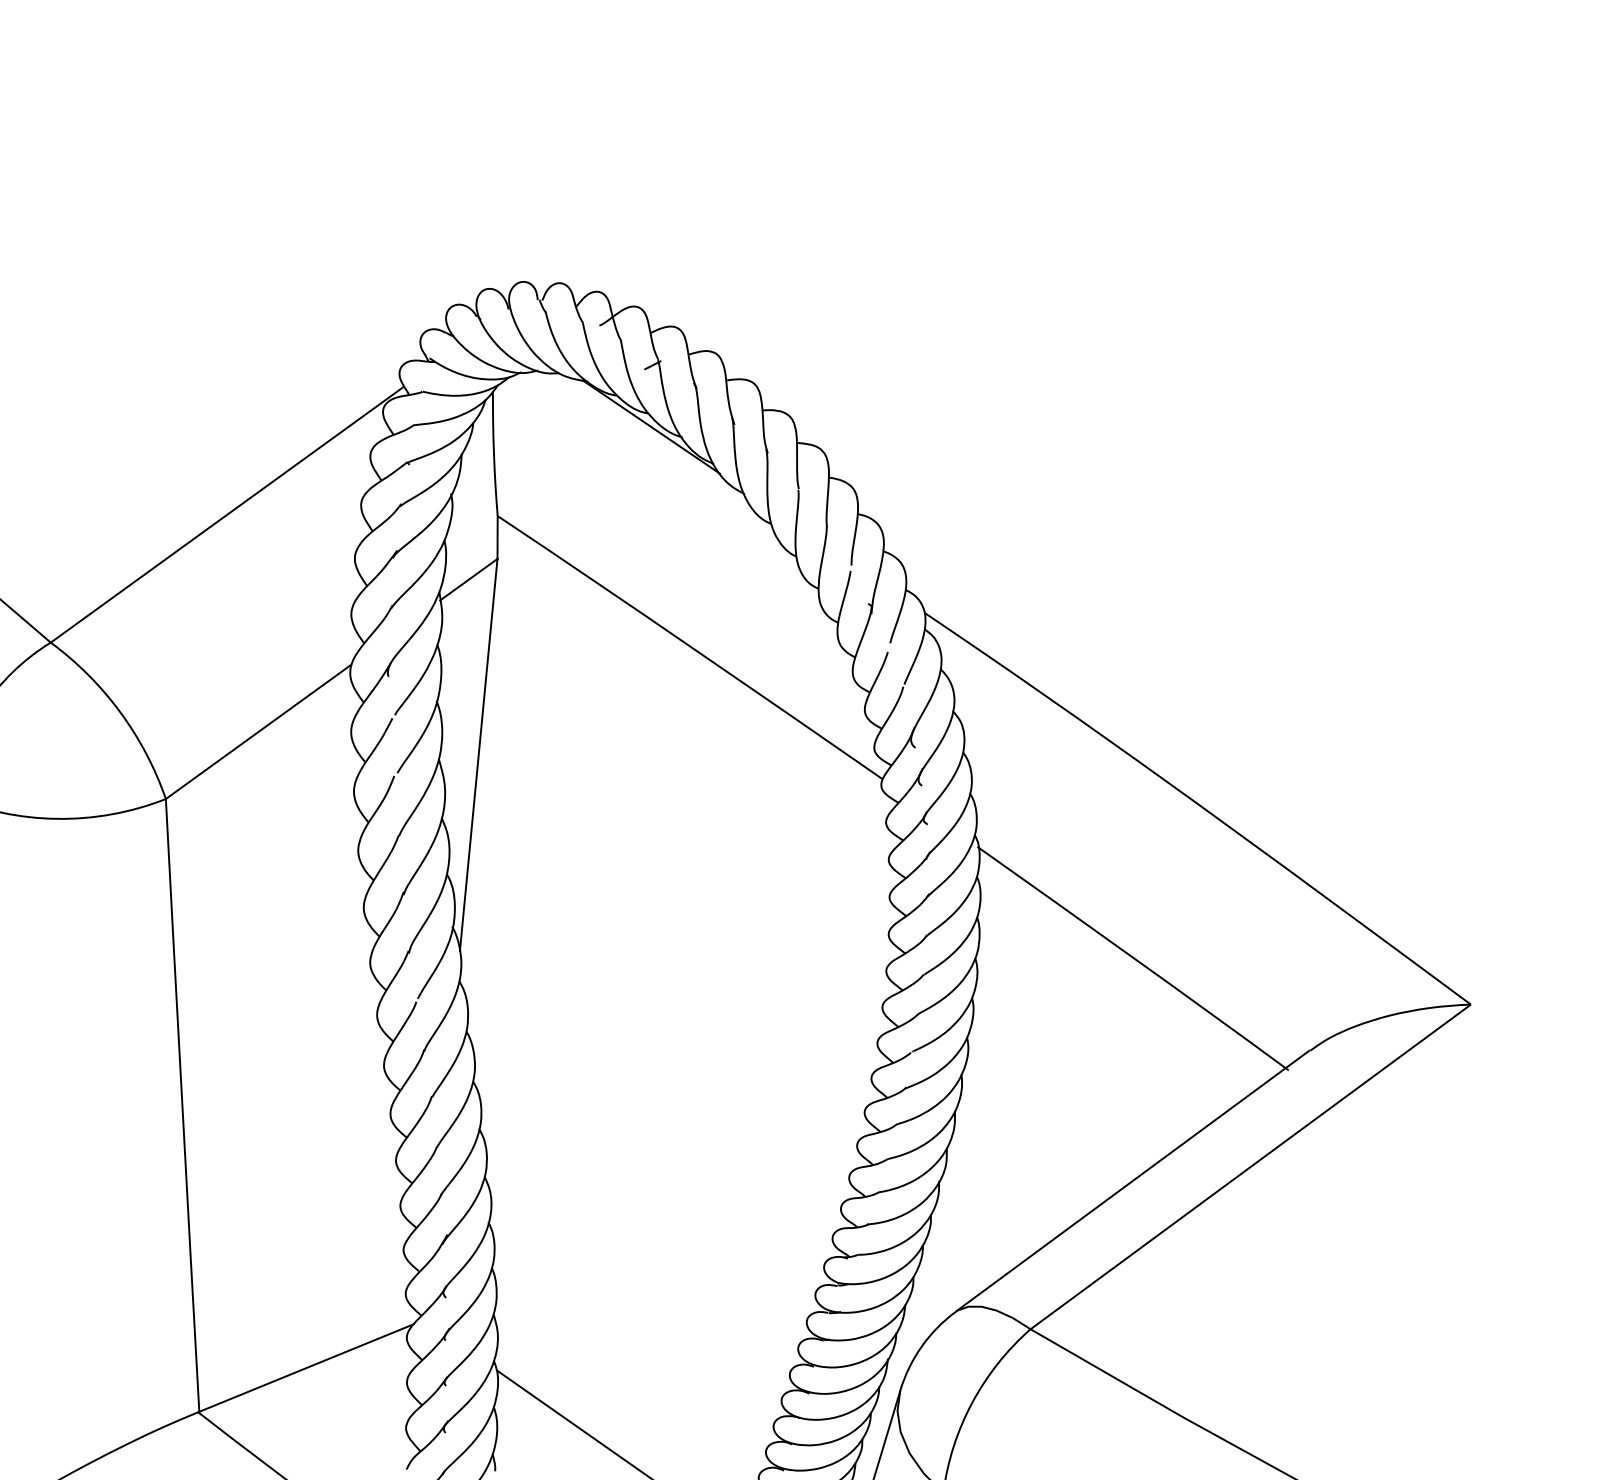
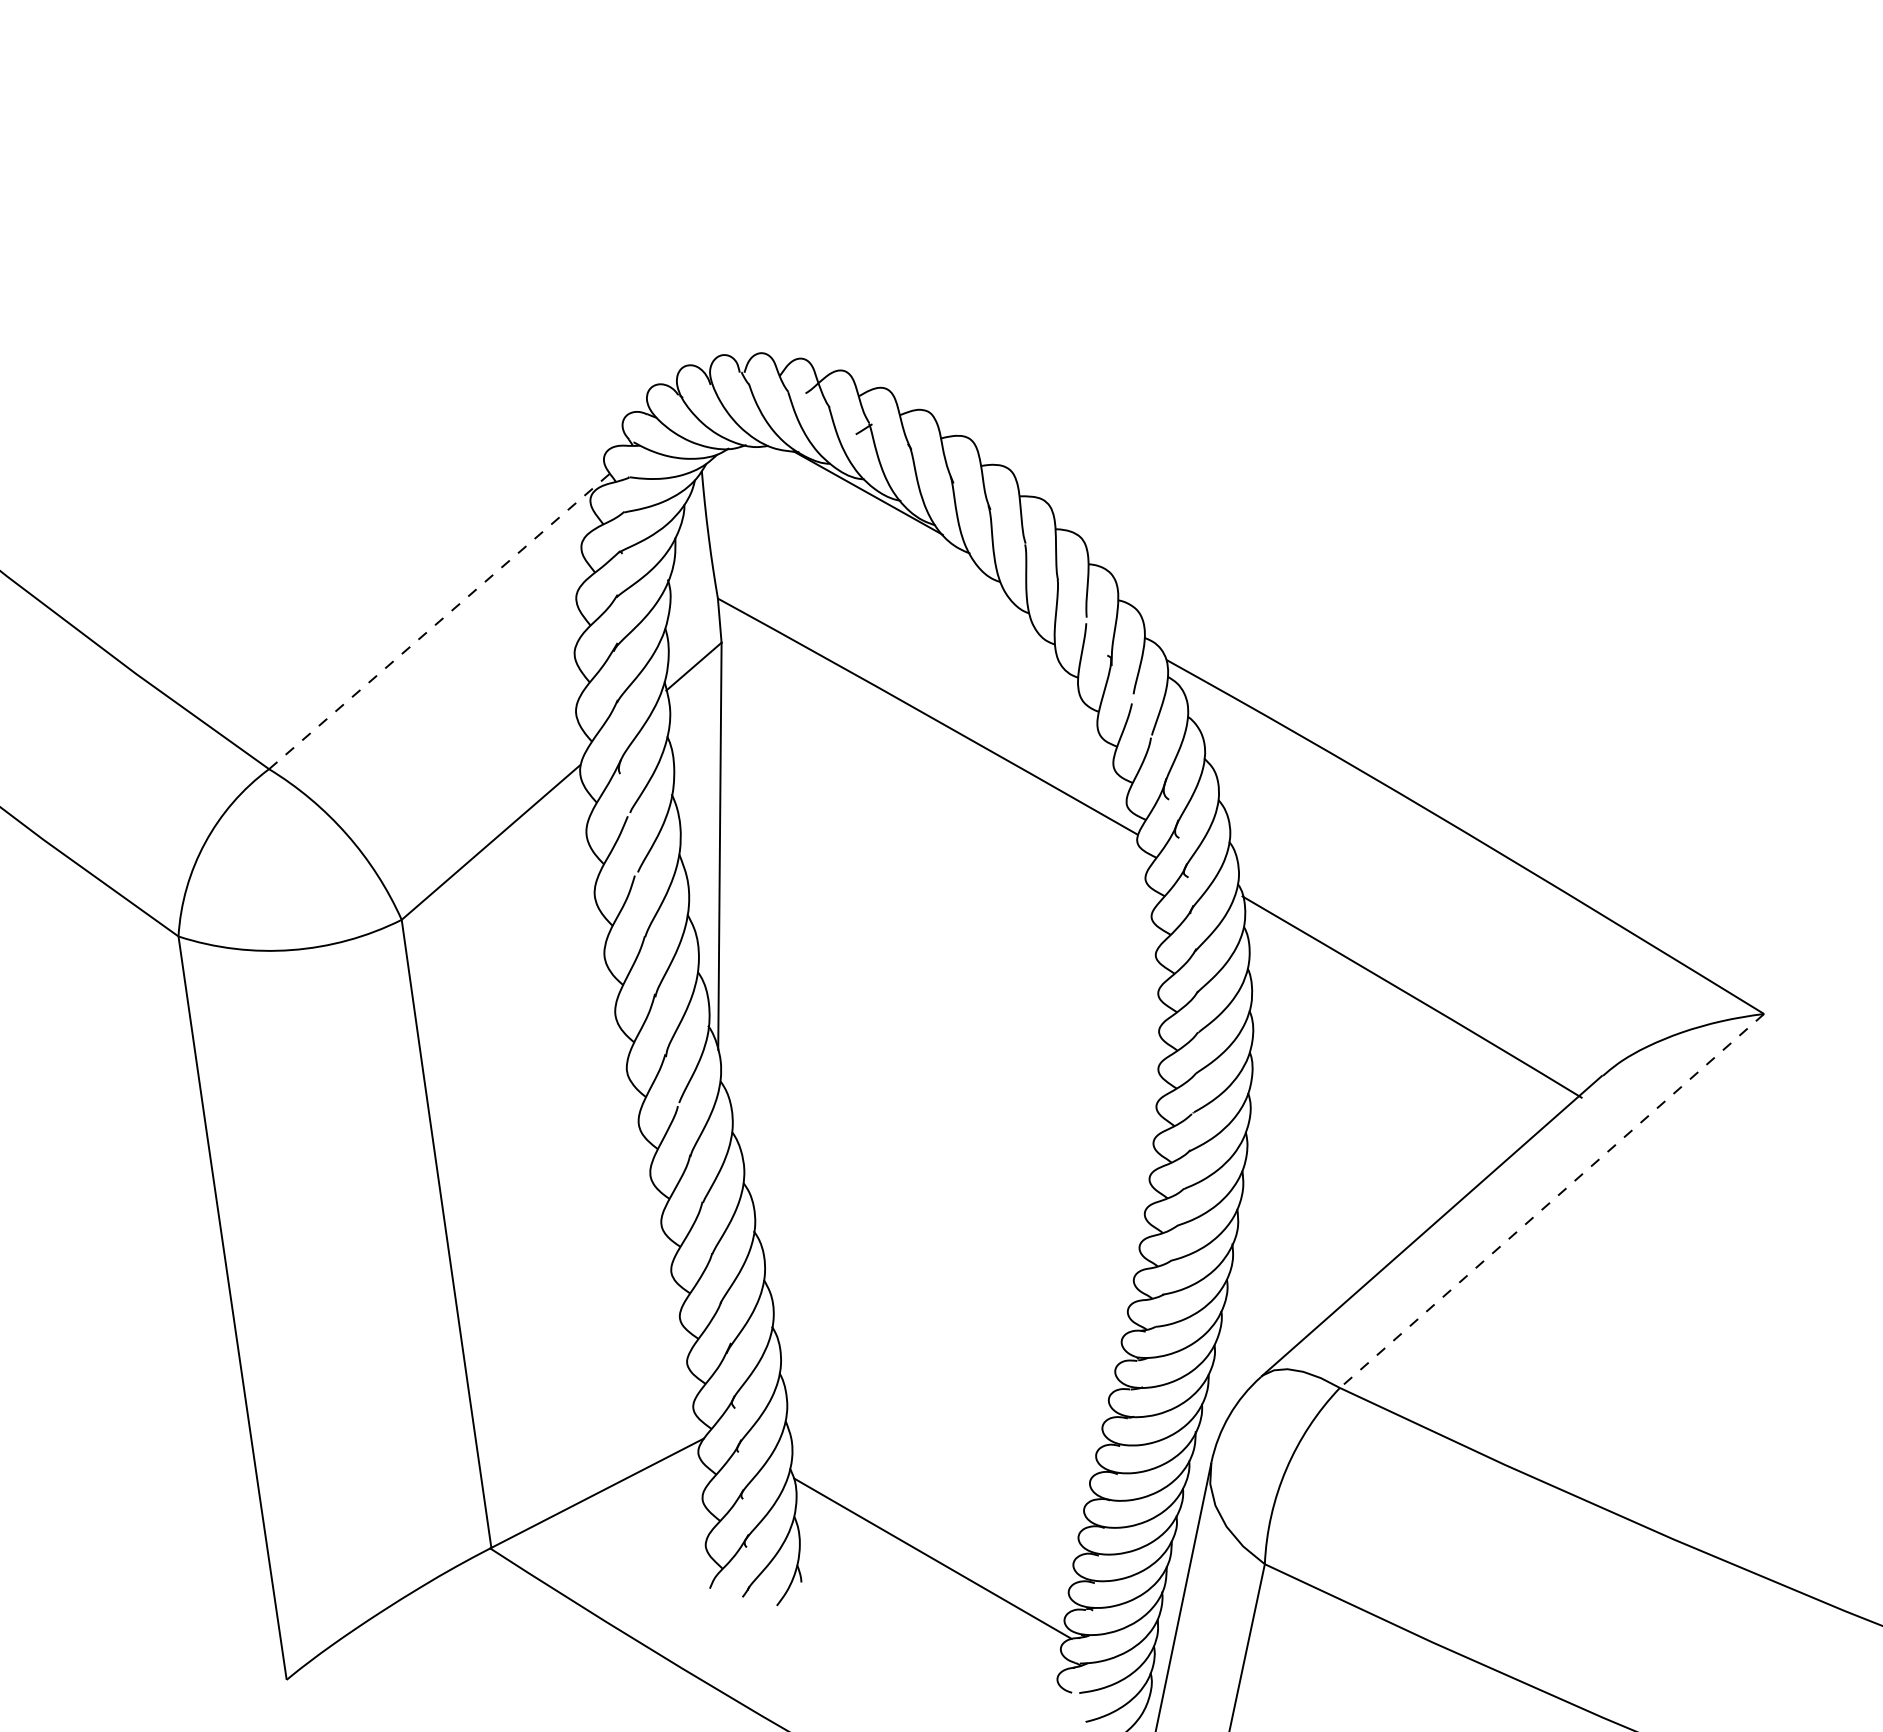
line: (228, 513) -> (440, 620), solid -> dashed
line: (1249, 1167) -> (1550, 1201), solid -> dashed

